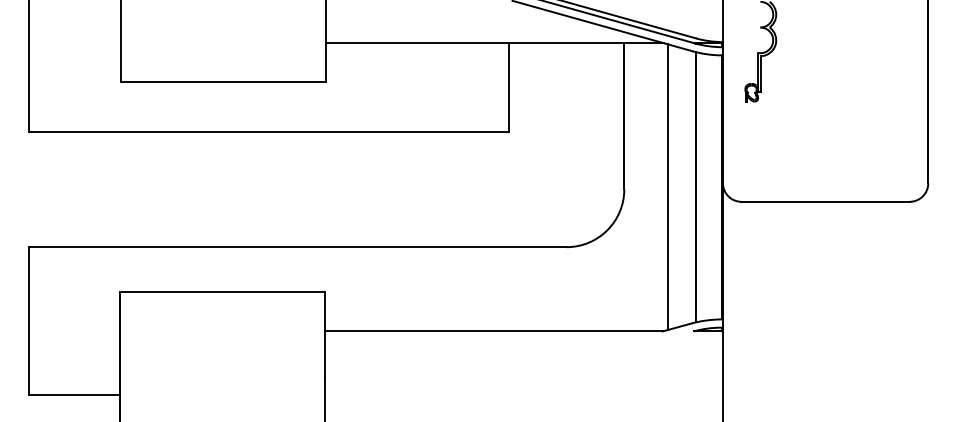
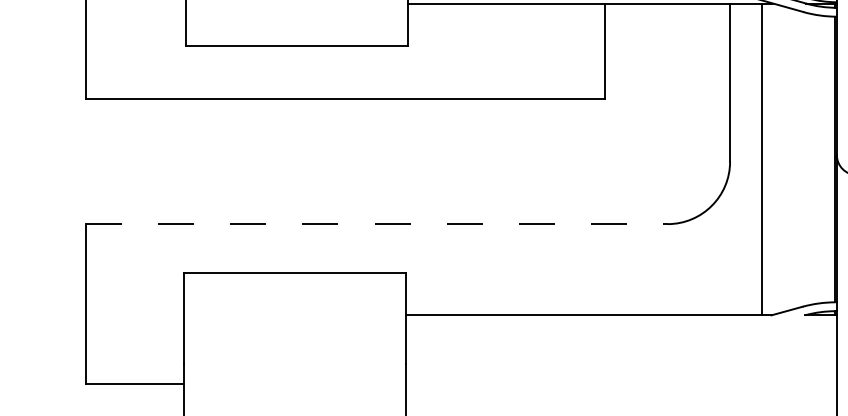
line: (668, 186) -> (761, 158), moved
line: (695, 187) -> (807, 159), removed
line: (297, 247) -> (376, 224), solid -> dashed

